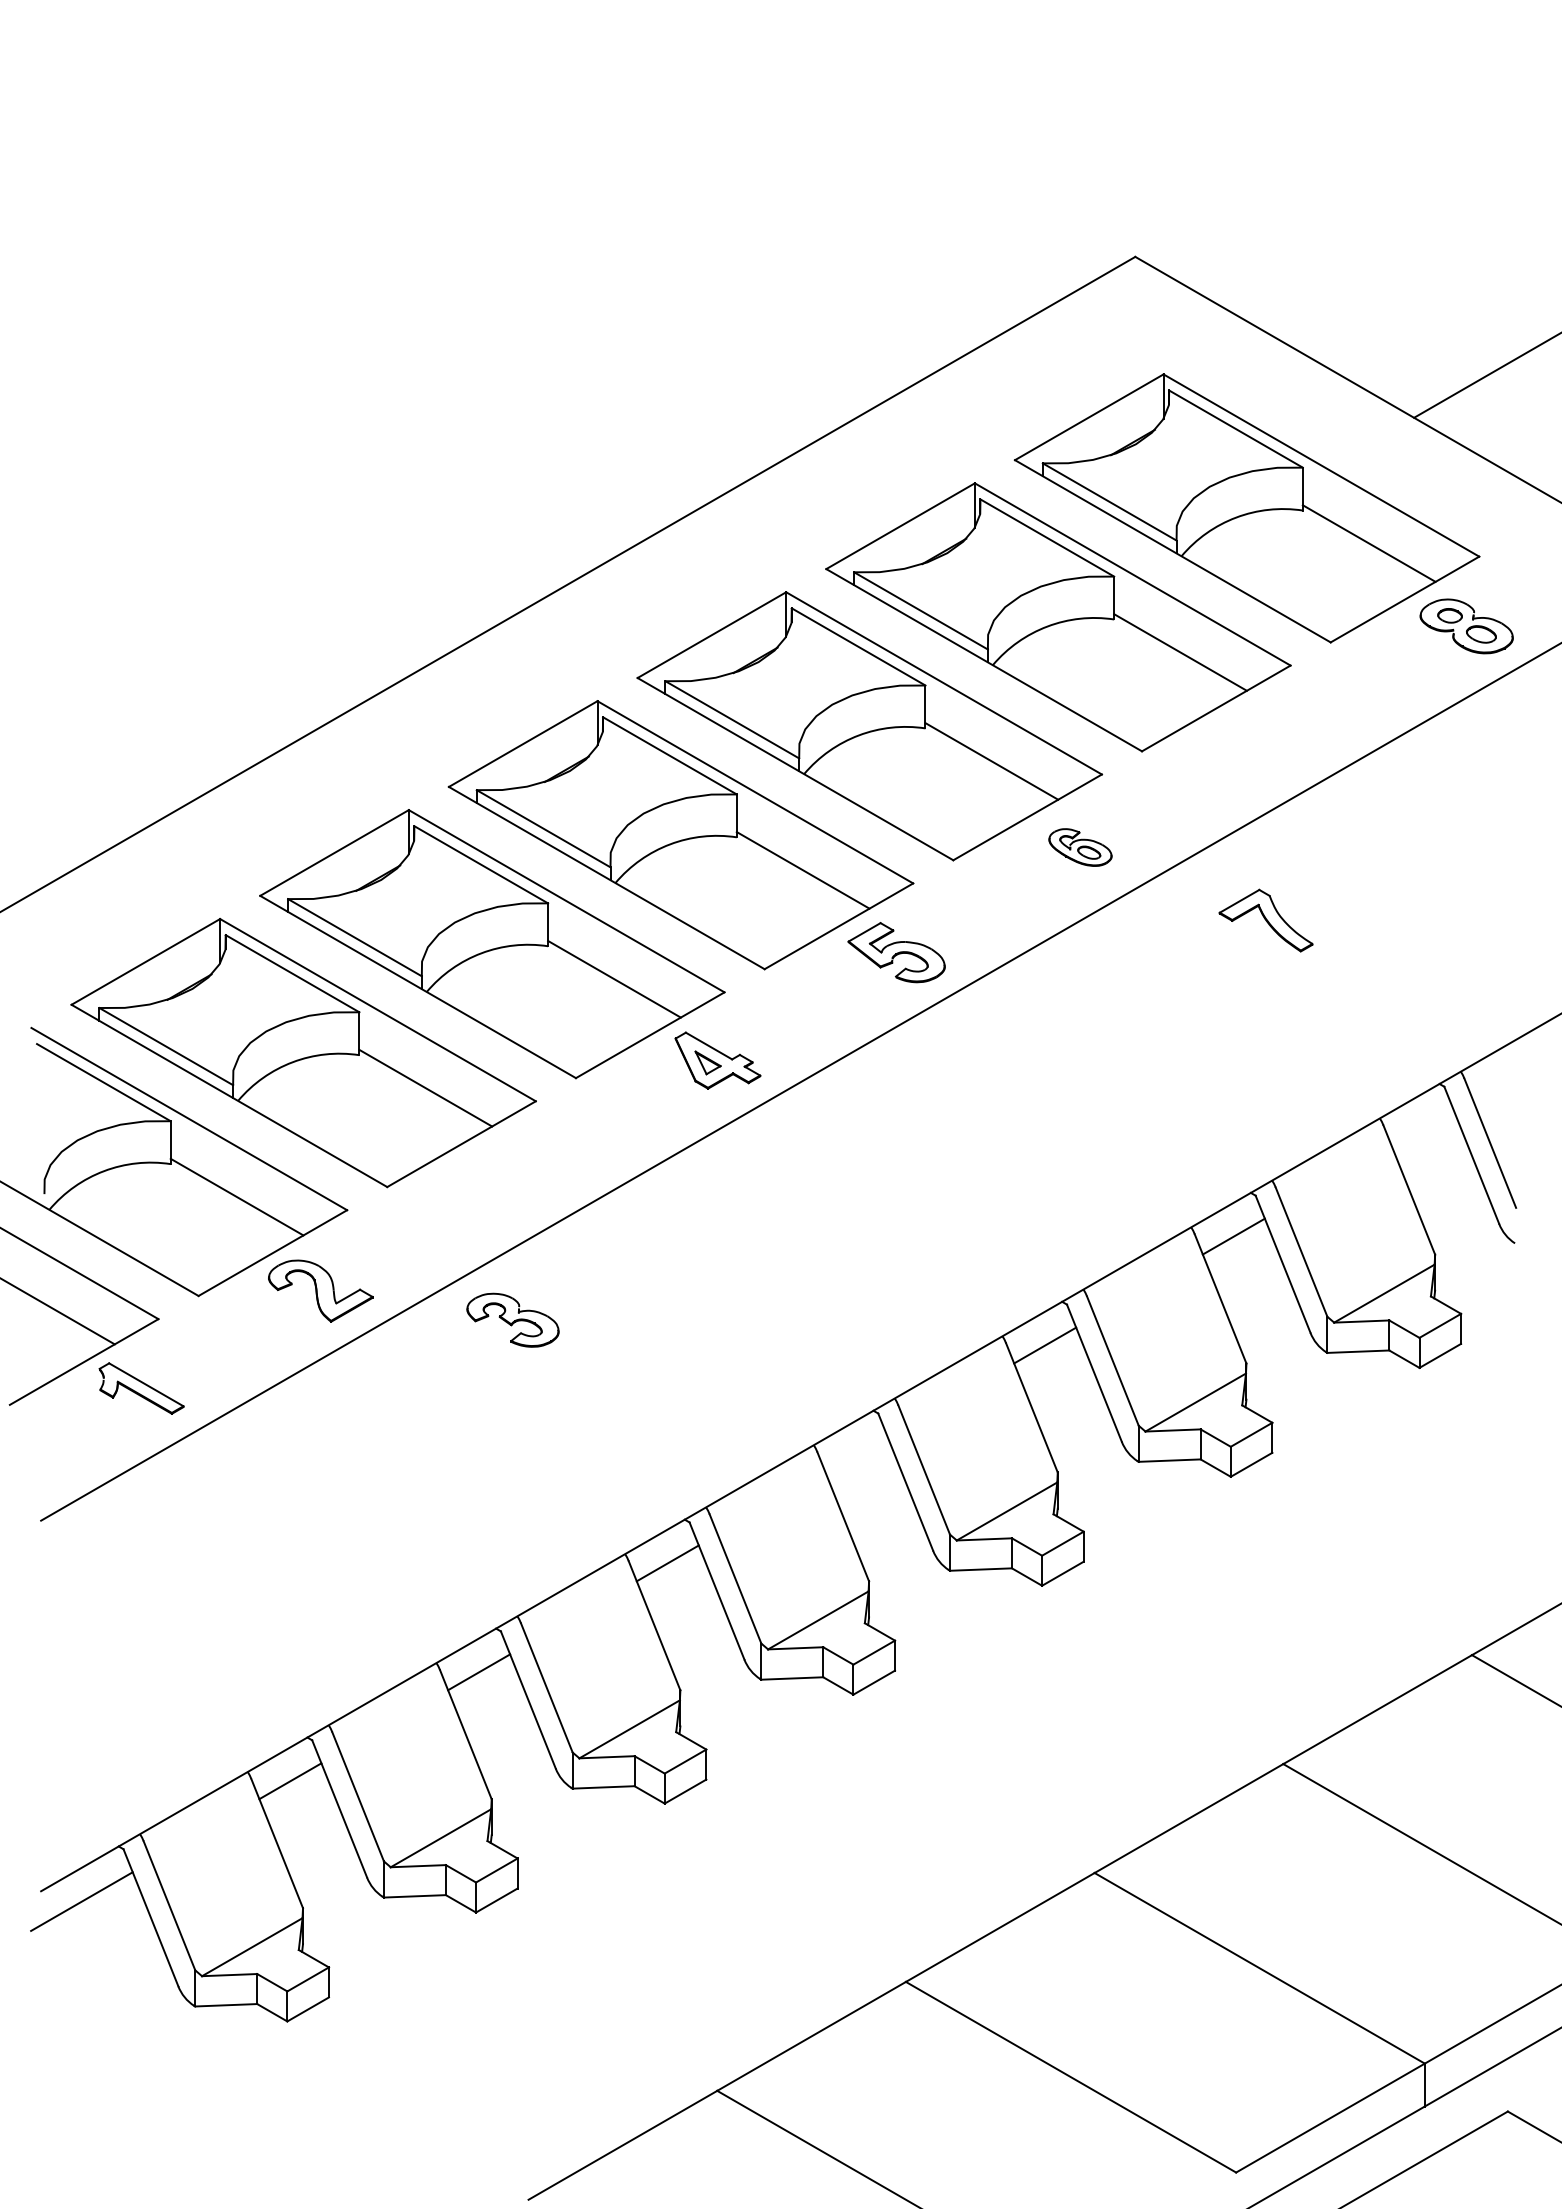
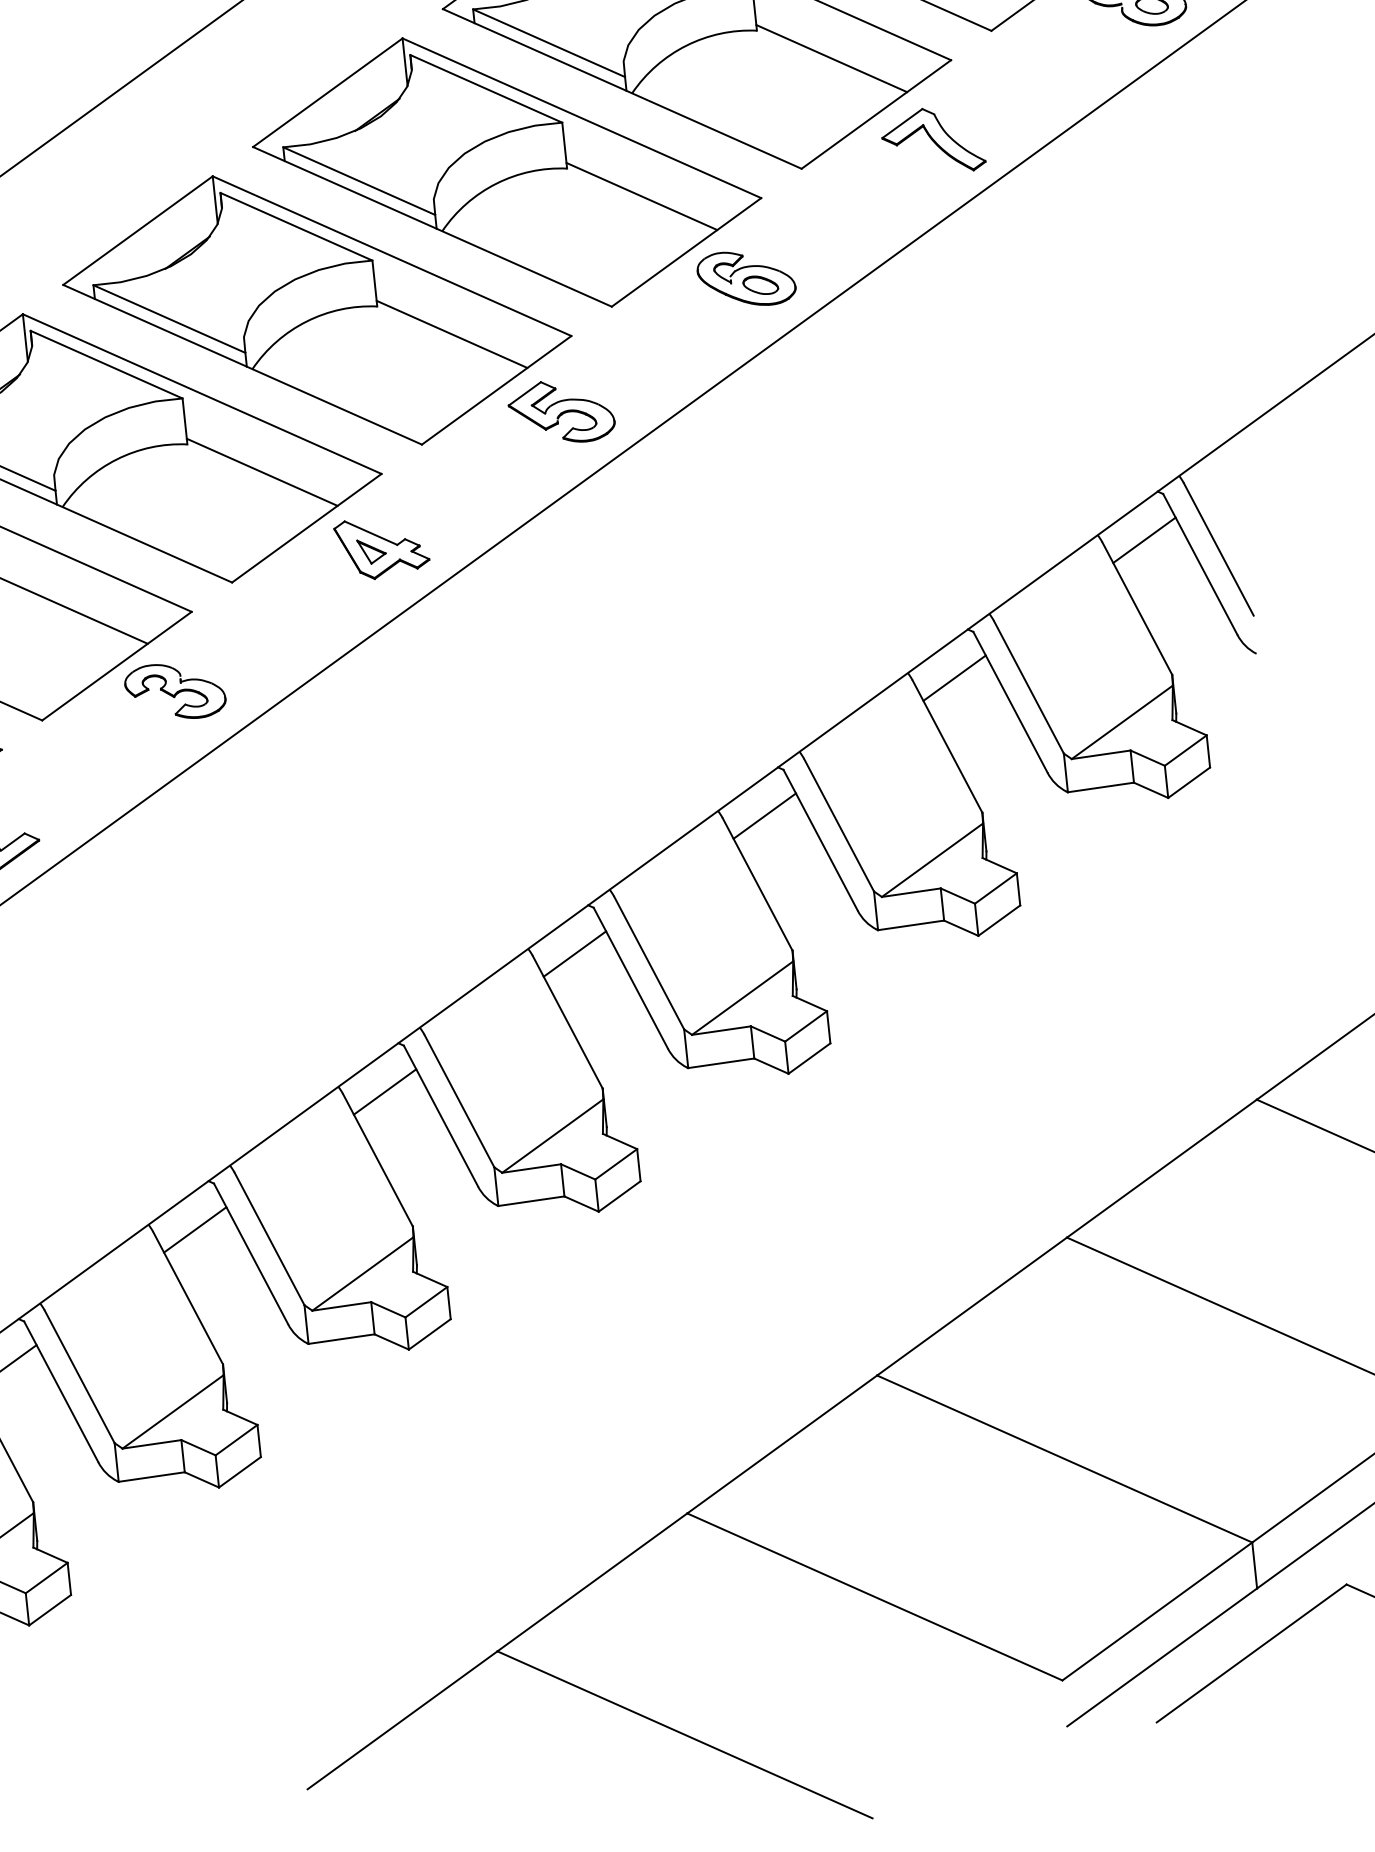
part: (1080, 847) -> (746, 278), size x1.43
part: (1265, 920) -> (932, 141), moved
line: (1422, 1127) -> (1144, 540), added
part: (512, 1319) -> (174, 690), moved
line: (856, 1454) -> (574, 954), added

